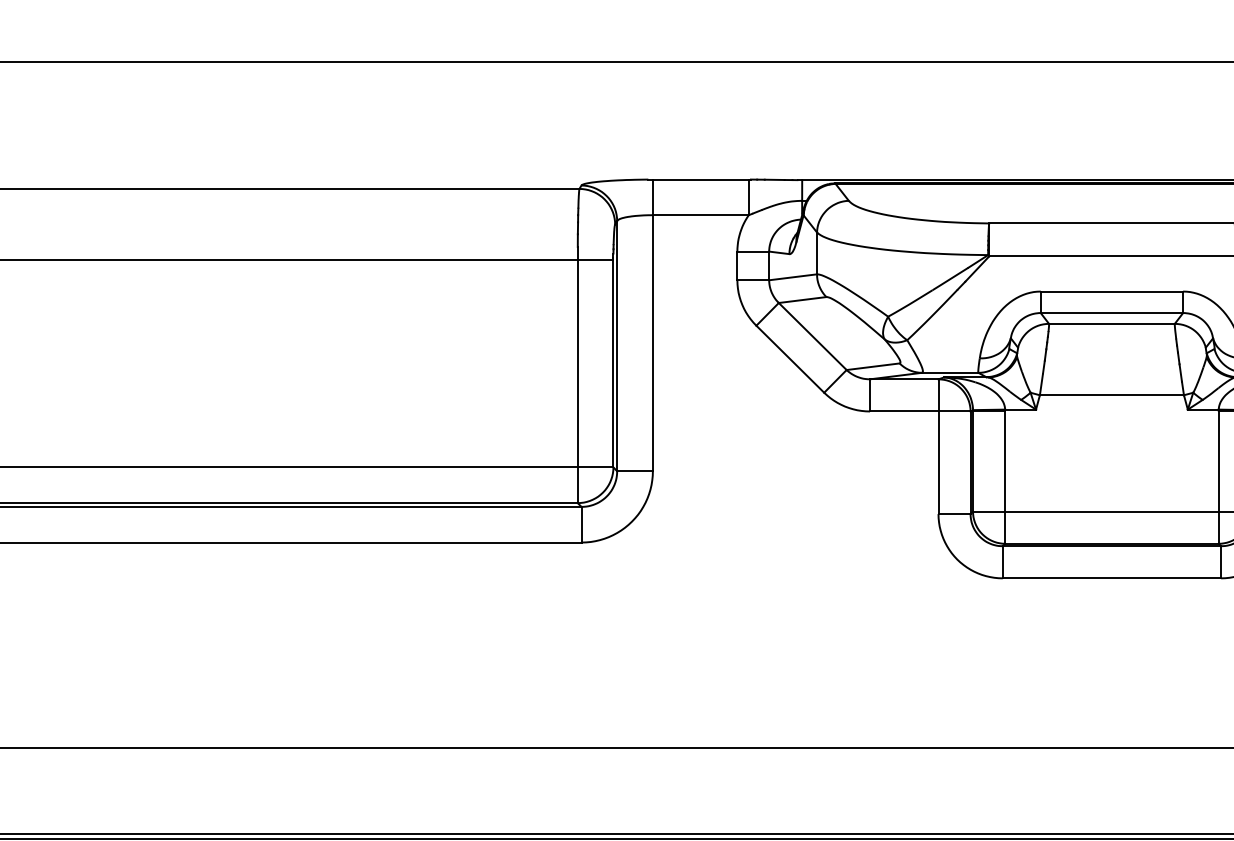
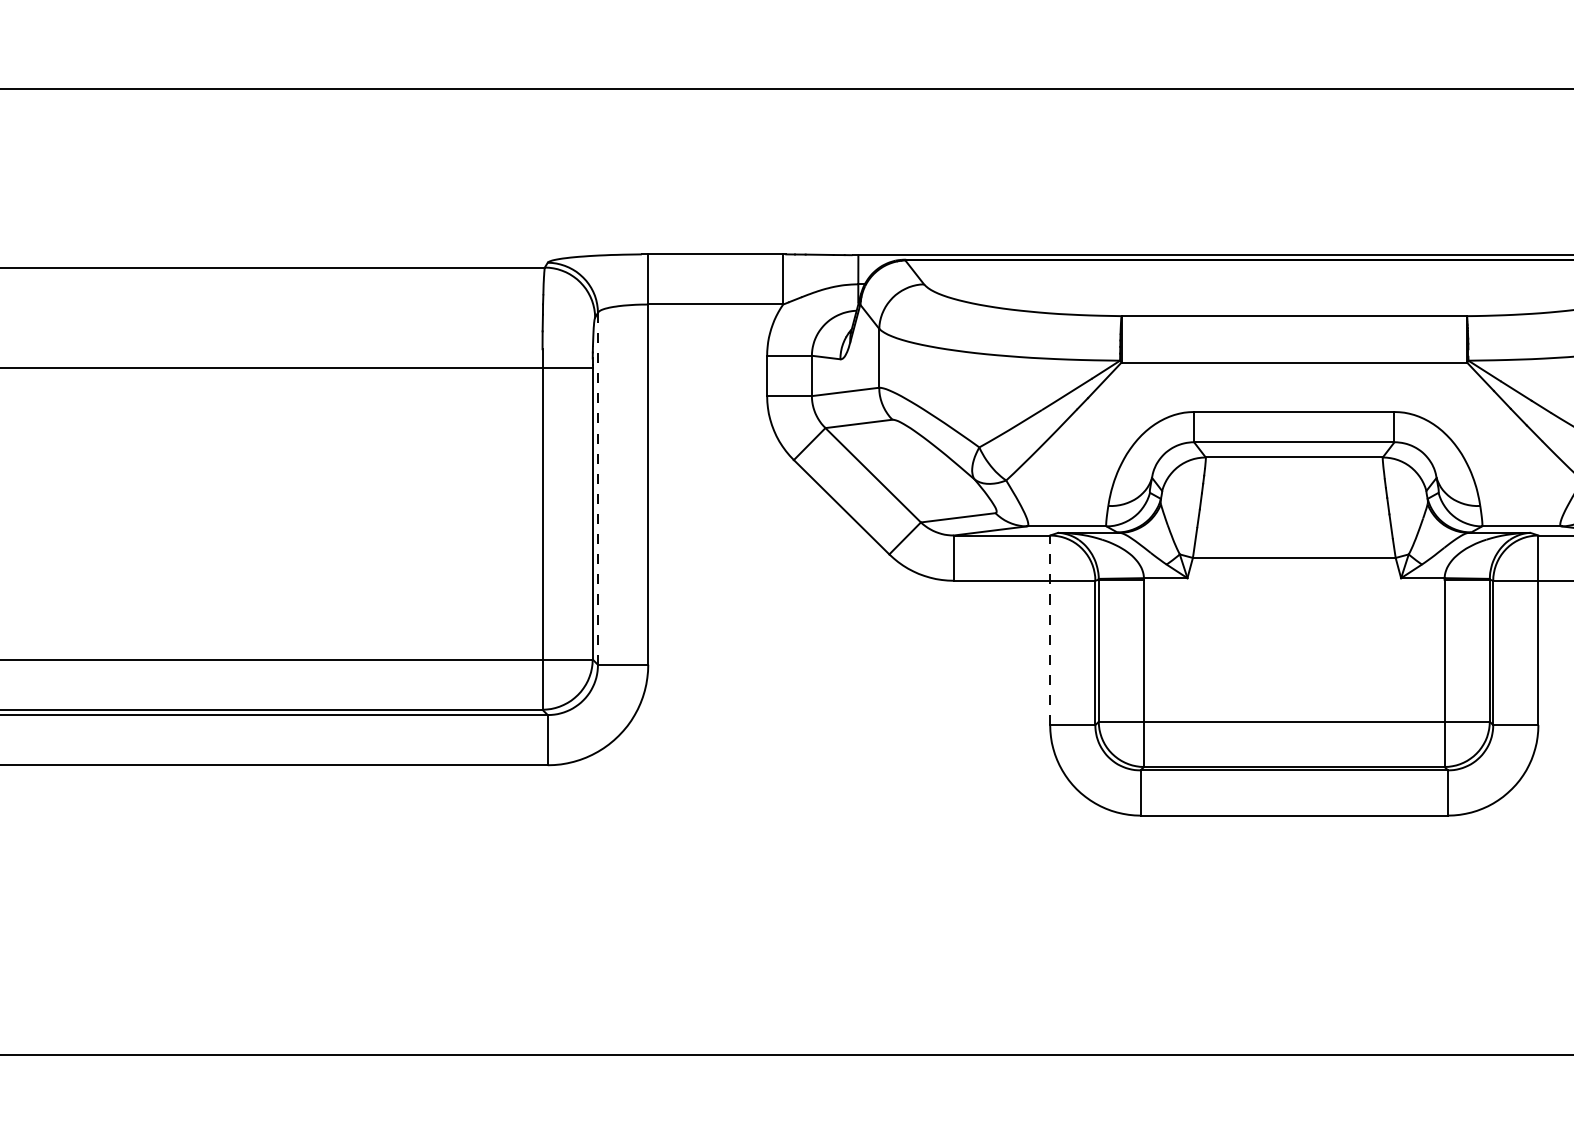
line: (617, 346) -> (598, 489), solid -> dashed
line: (938, 446) -> (1050, 630), solid -> dashed

